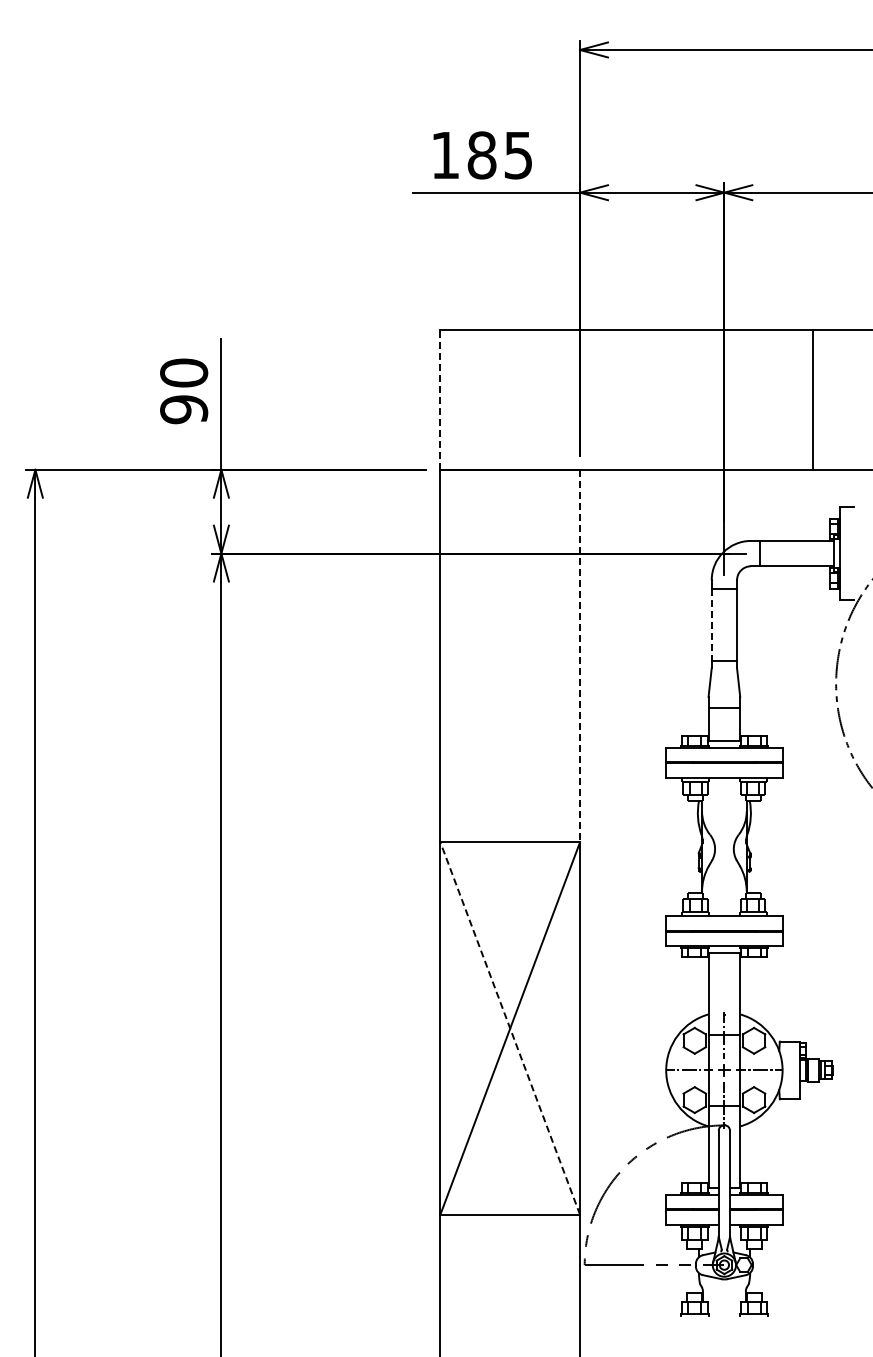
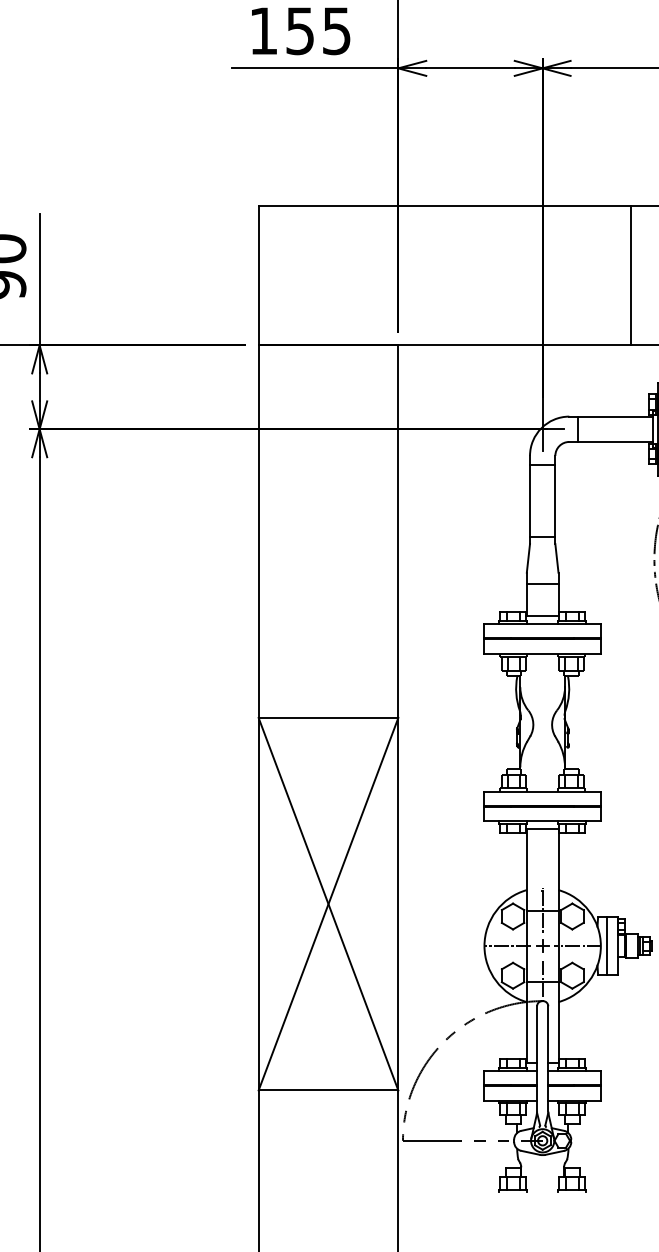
text: (481, 155) -> (299, 31), 185 -> 155
line: (440, 399) -> (258, 275), dashed -> solid
line: (711, 624) -> (529, 500), dashed -> solid
line: (580, 656) -> (398, 532), dashed -> solid
line: (510, 1028) -> (328, 904), dashed -> solid
line: (788, 1070) -> (606, 946), added

